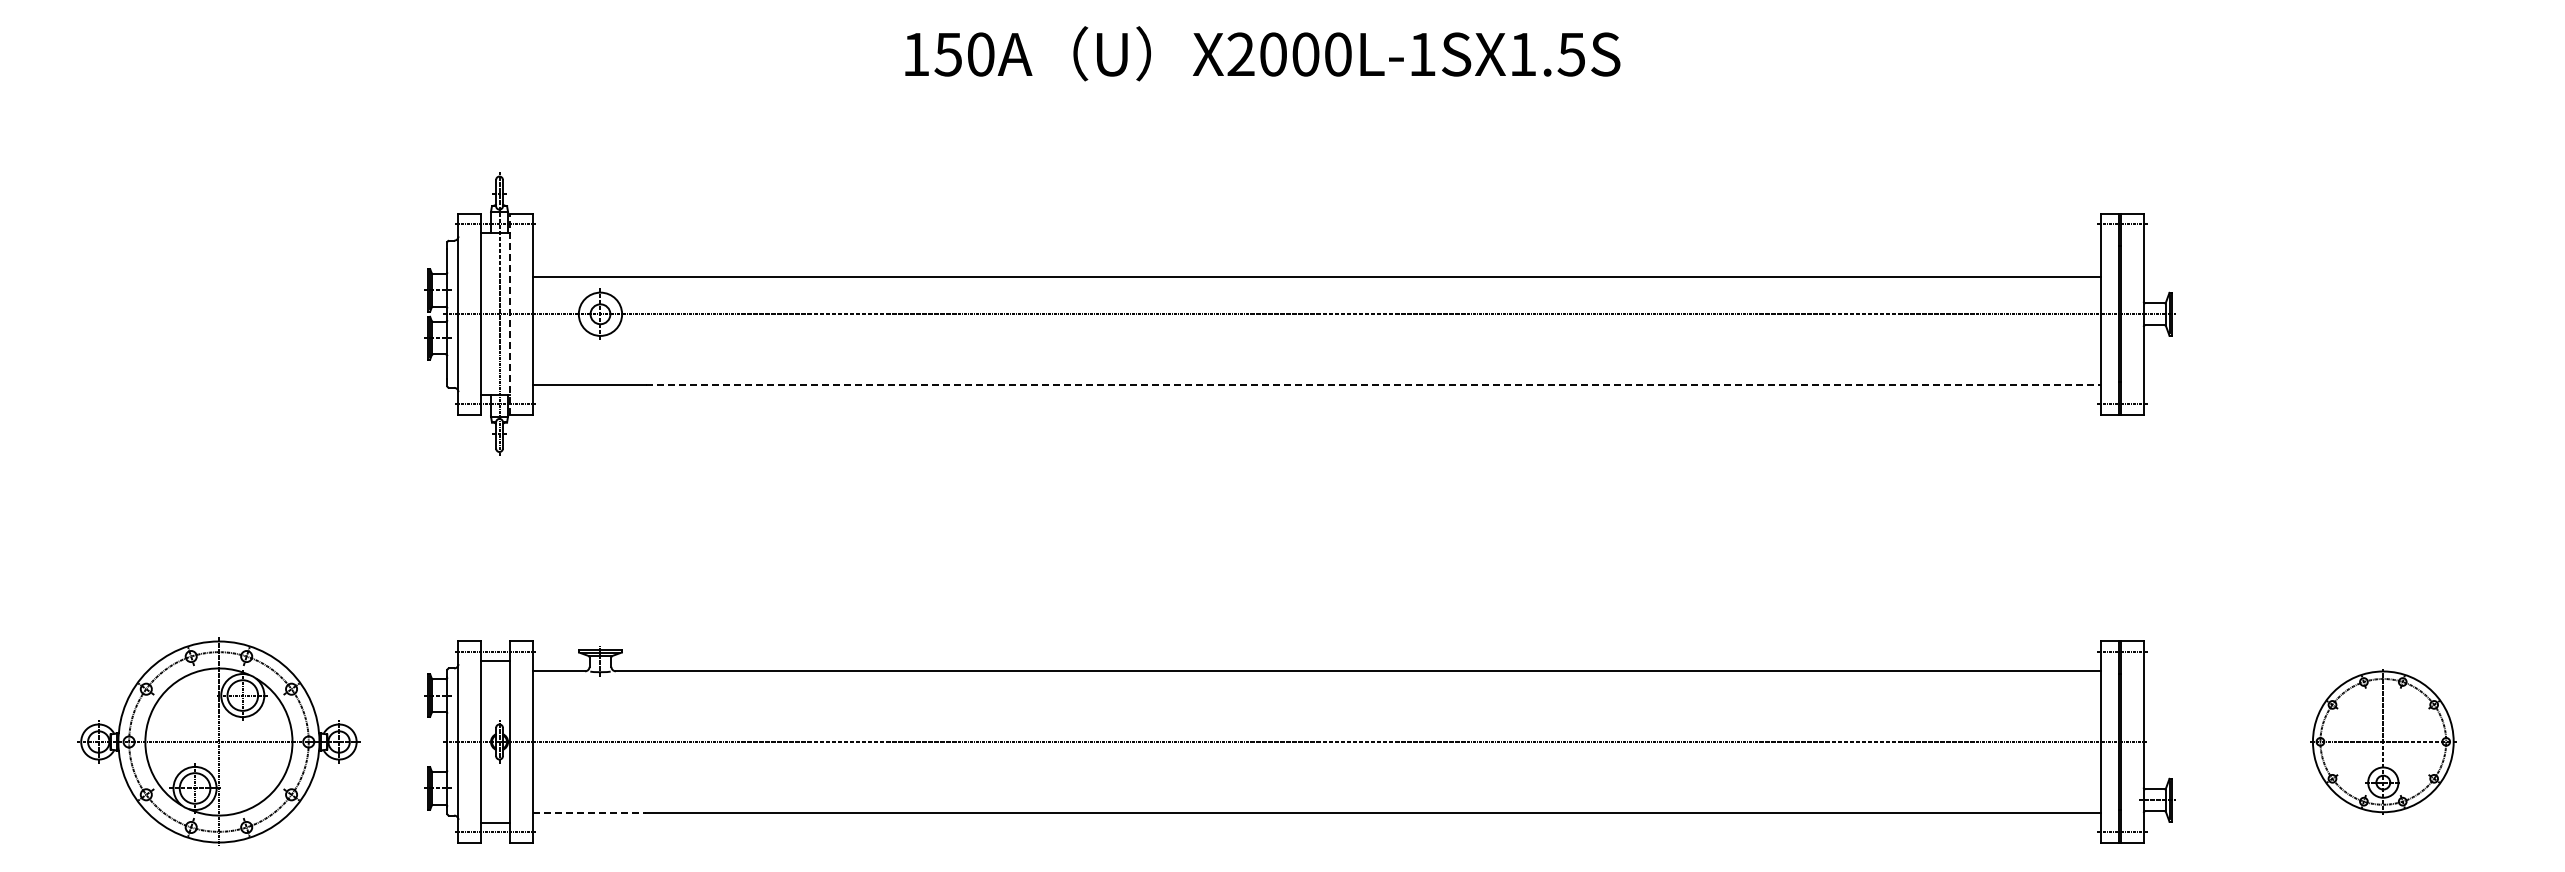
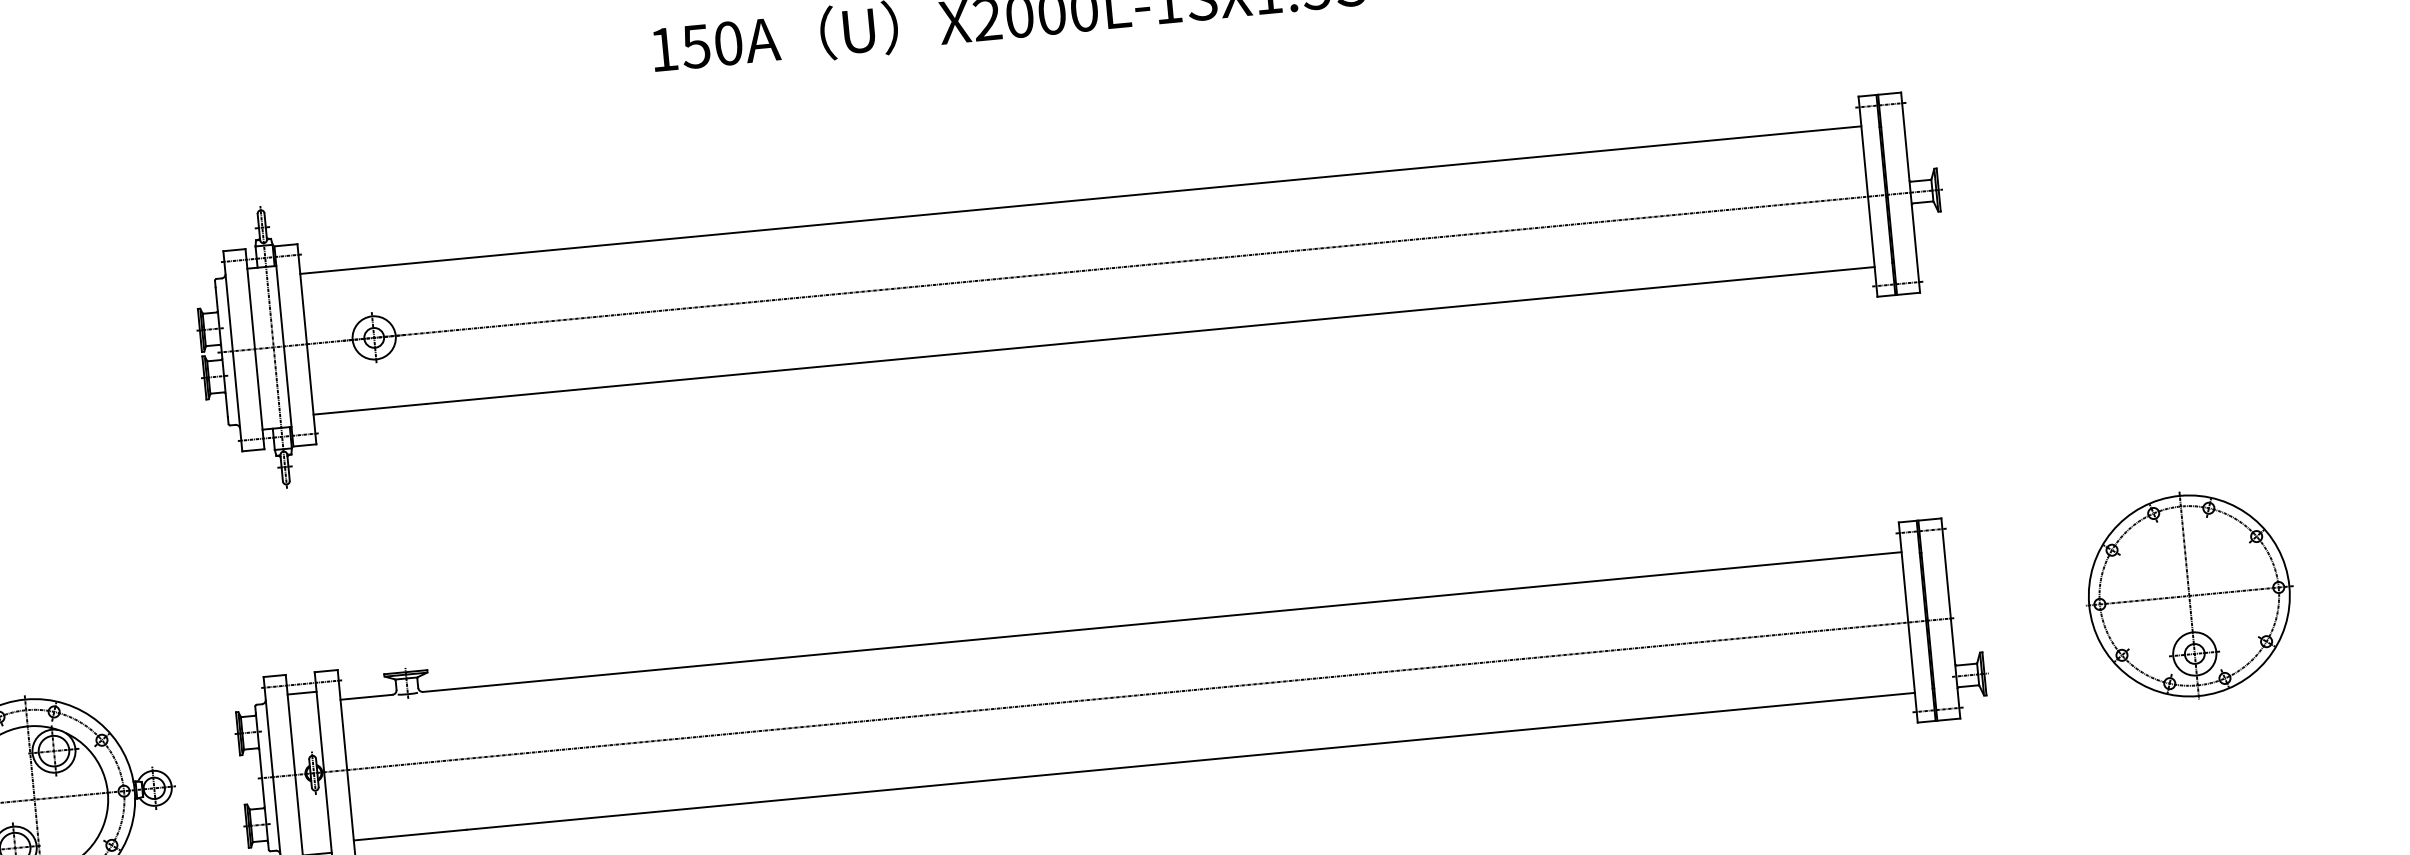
line: (1316, 276) -> (1080, 200), moved
line: (509, 314) -> (283, 346), dashed -> solid
line: (1374, 384) -> (1151, 334), dashed -> solid
part: (2383, 741) -> (2189, 595), size x1.43
line: (589, 812) -> (410, 834), dashed -> solid

